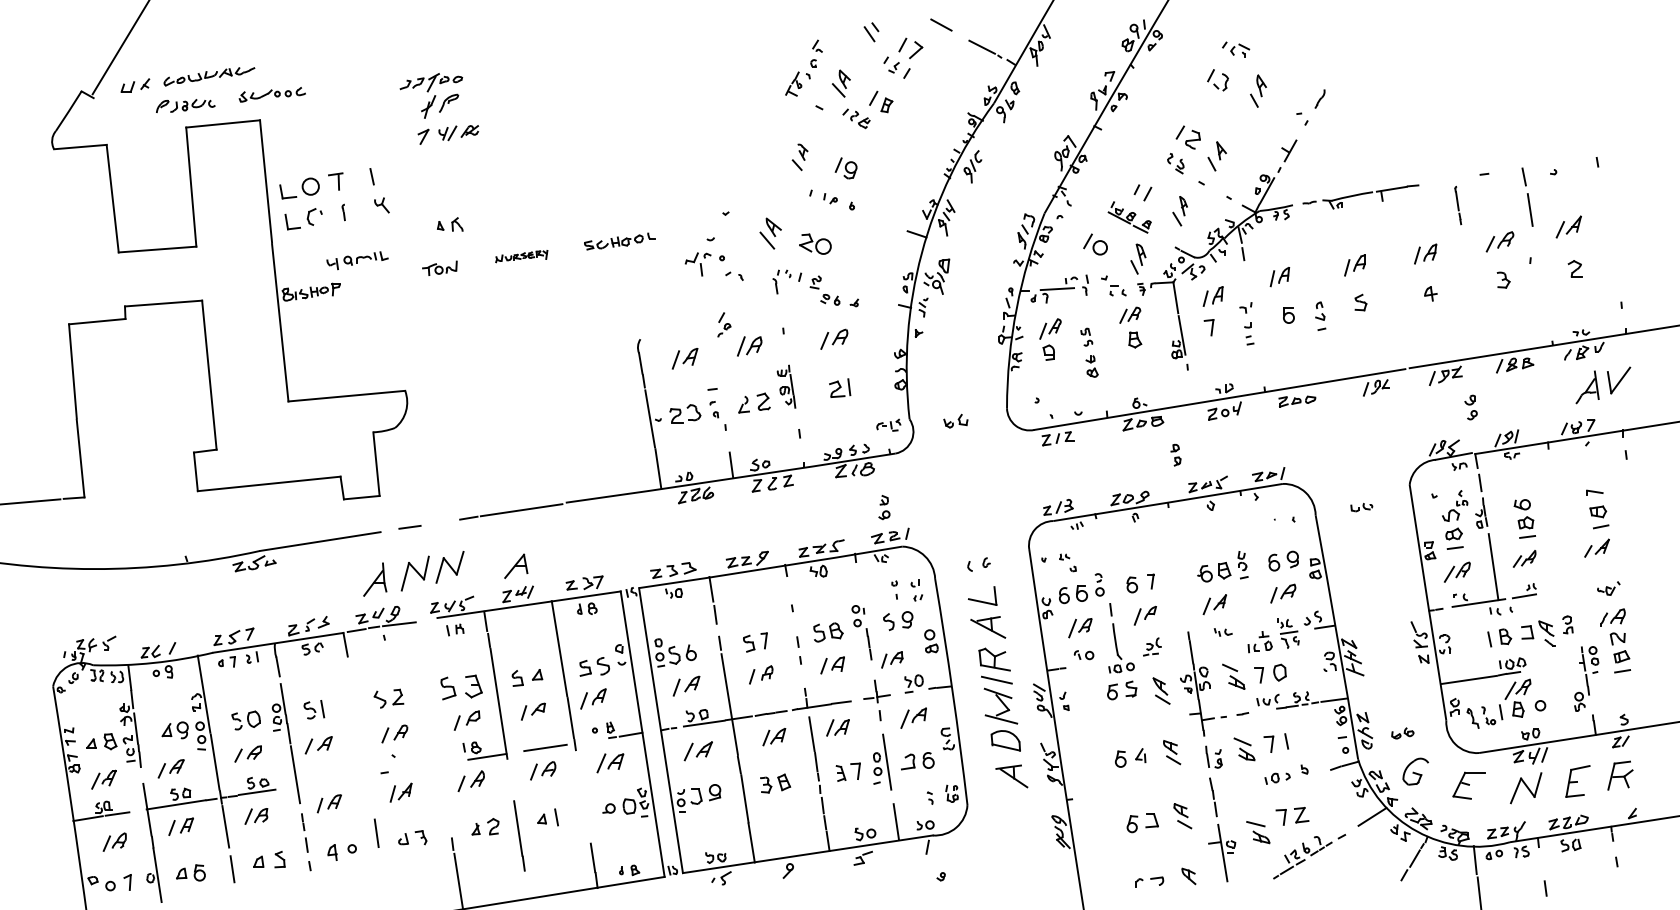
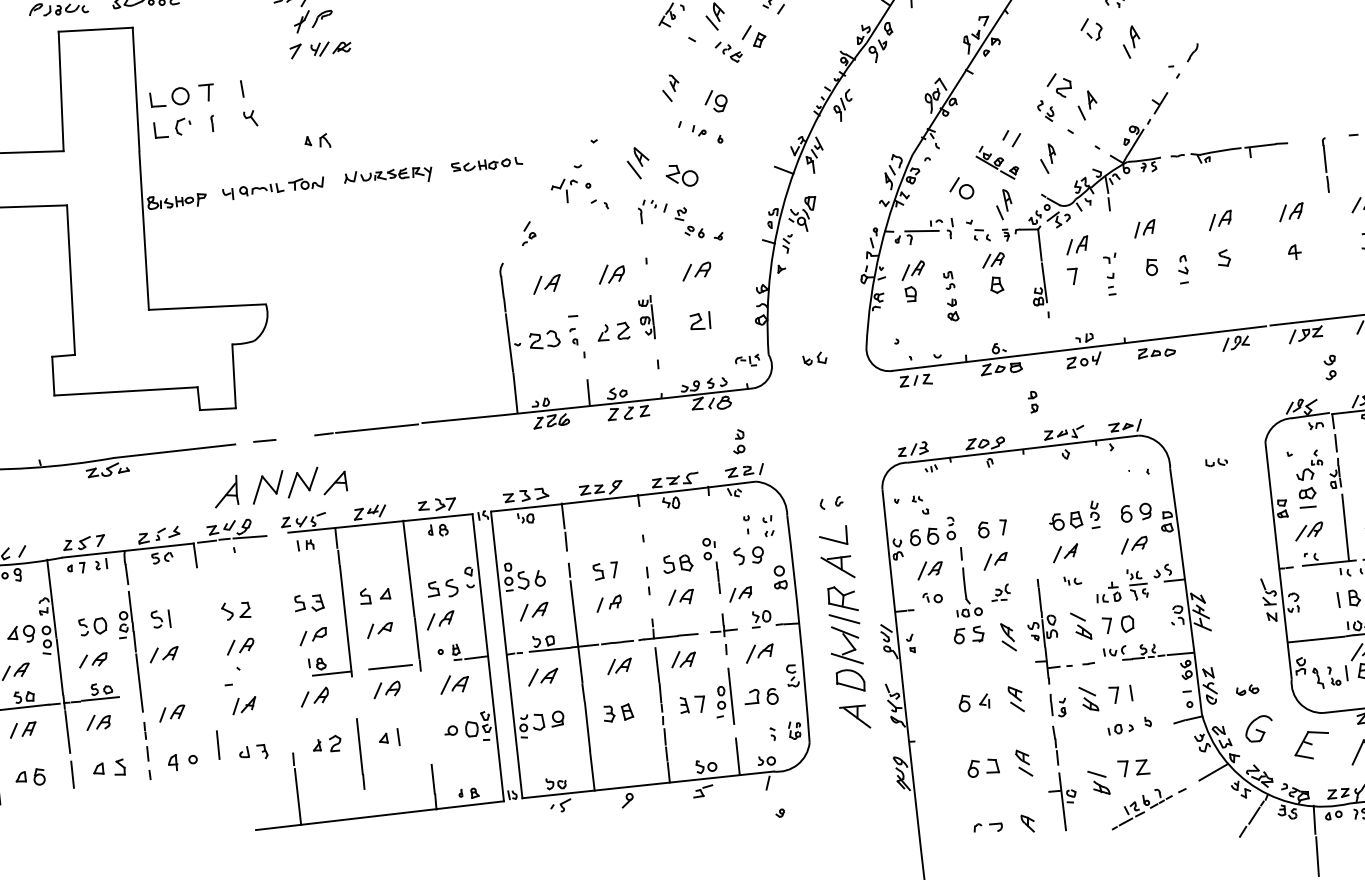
part: (1458, 205) -> (1326, 165), size x1.43
part: (521, 256) -> (388, 175), size x1.67
part: (357, 260) -> (253, 191), moved
part: (724, 324) -> (529, 233), moved
part: (516, 565) -> (336, 482), moved
part: (461, 687) -> (309, 603), size x0.71

